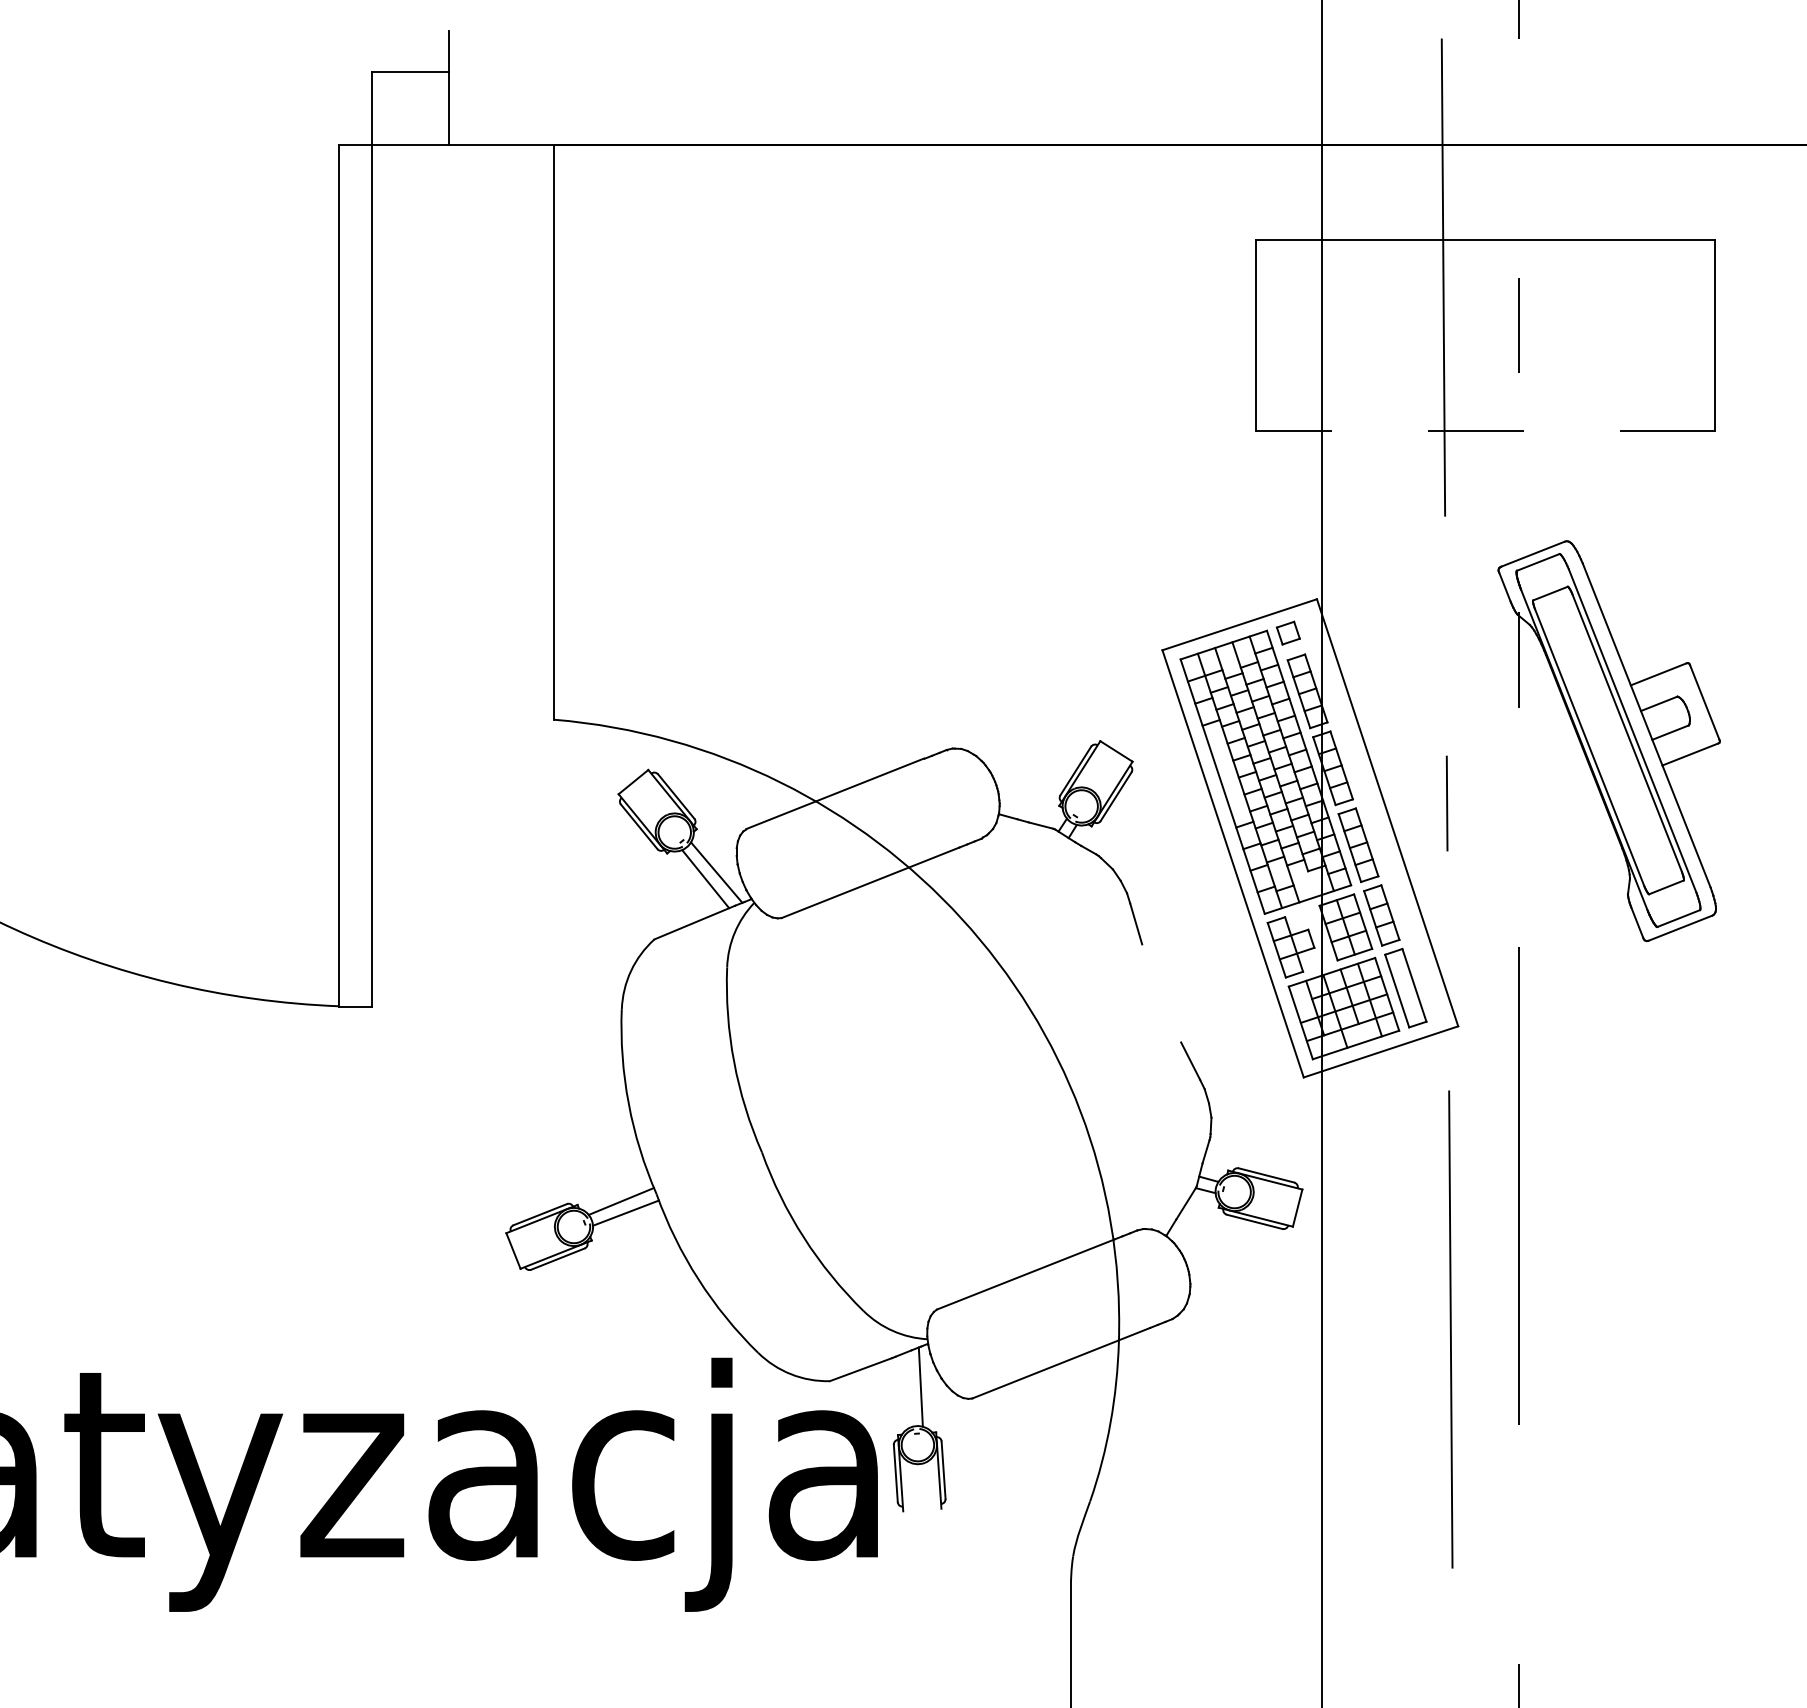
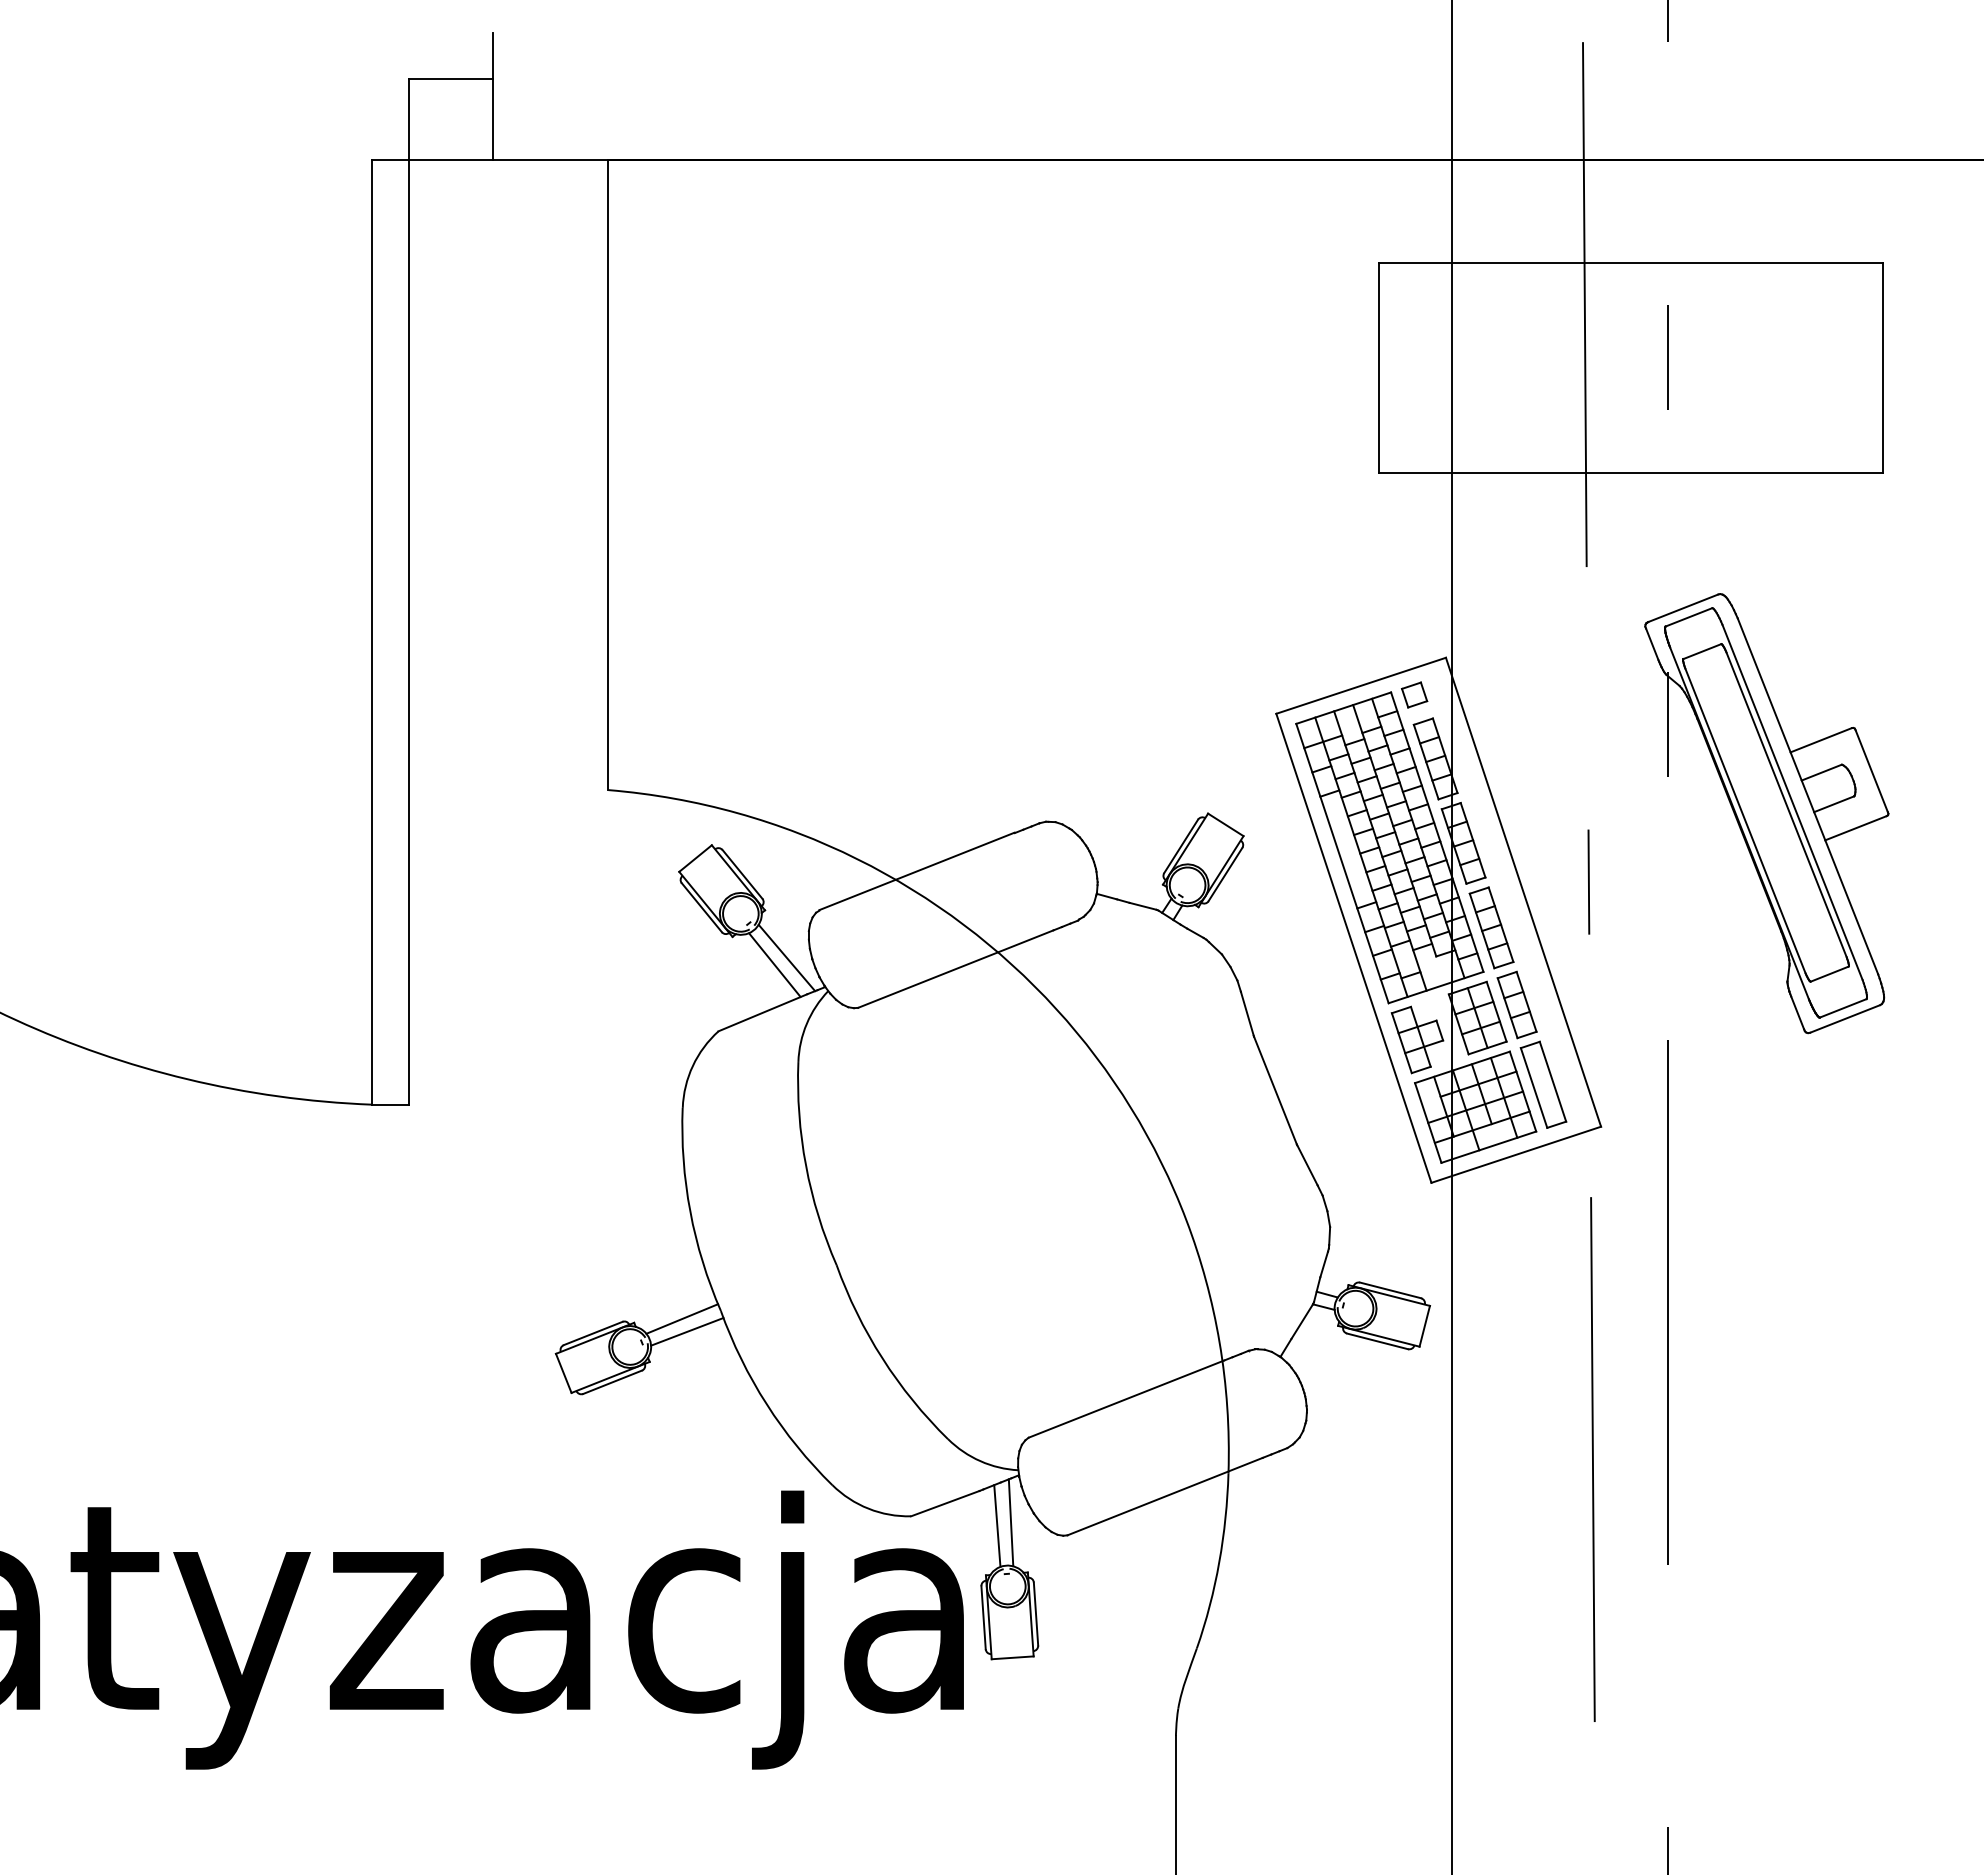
line: (1485, 431) -> (1630, 473), dashed -> solid
line: (1161, 993) -> (1275, 1090), added
line: (908, 1389) -> (997, 1525), added
line: (922, 1509) -> (1012, 1657), added

